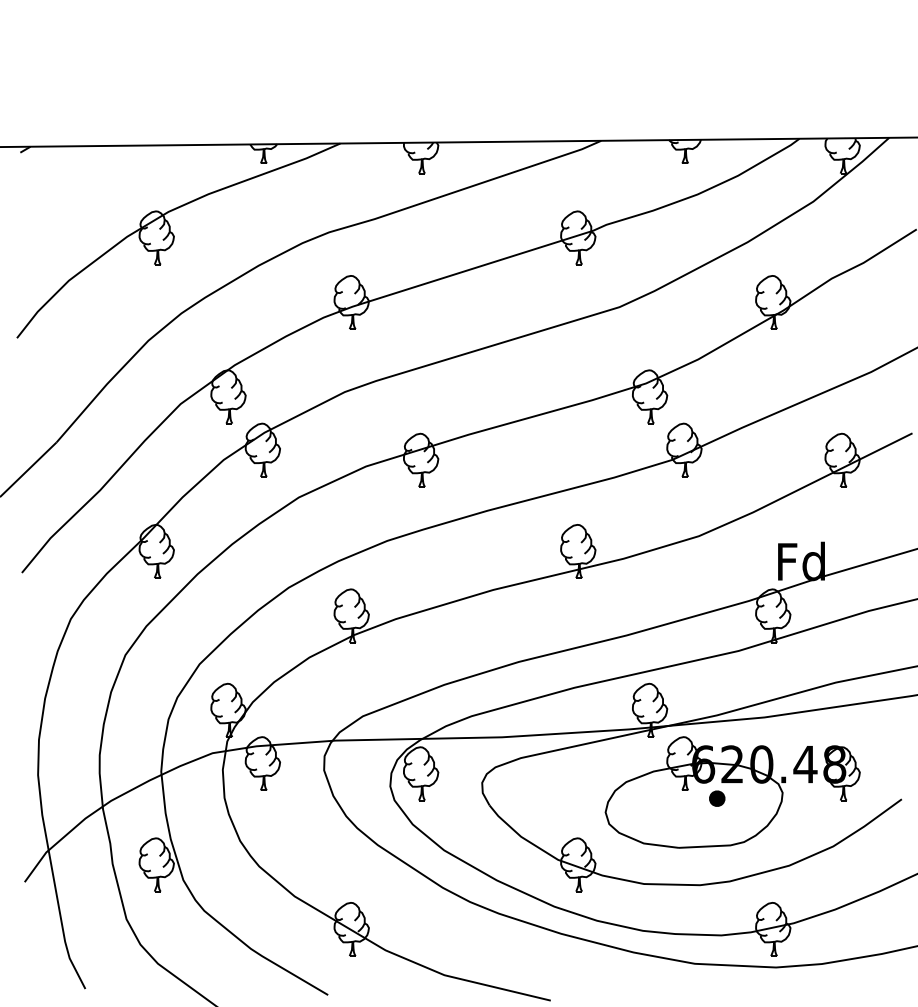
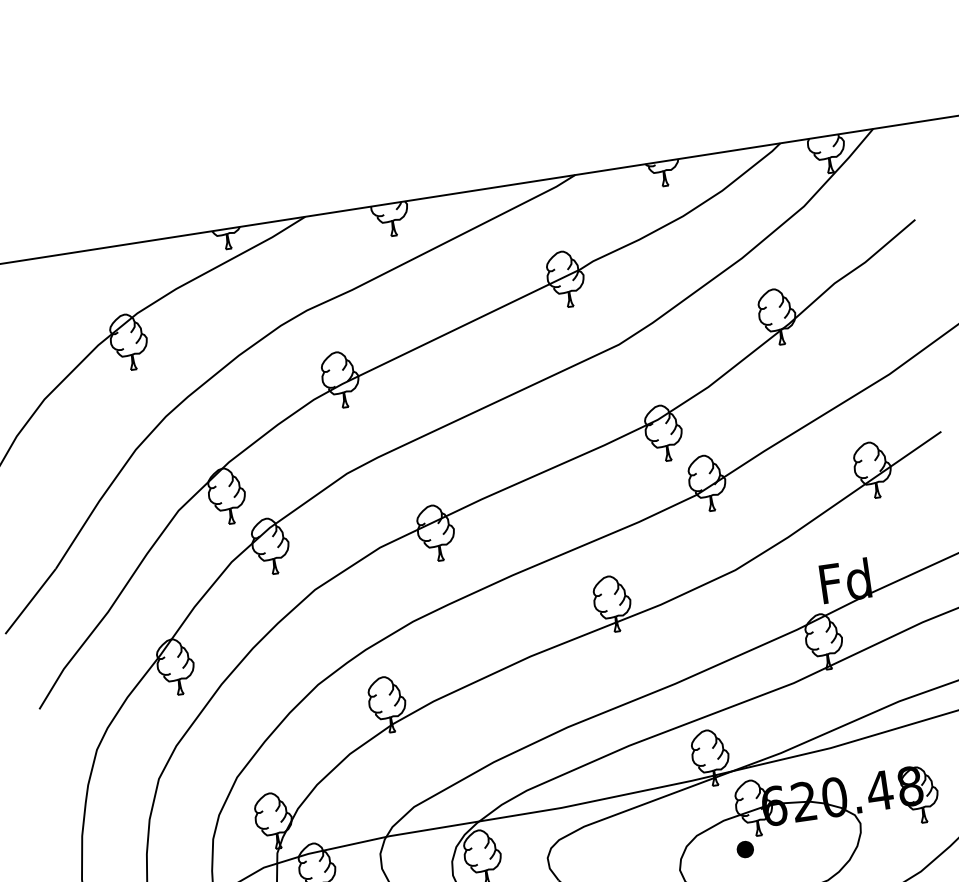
part: (717, 798) -> (745, 849), moved

